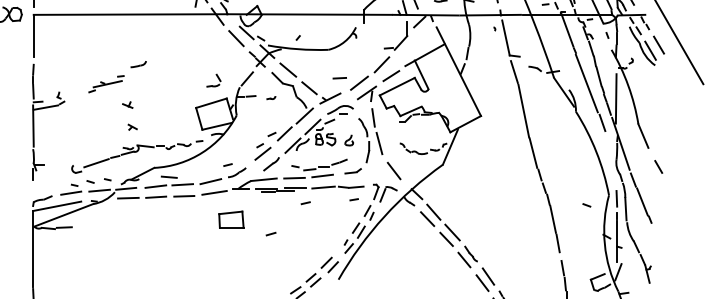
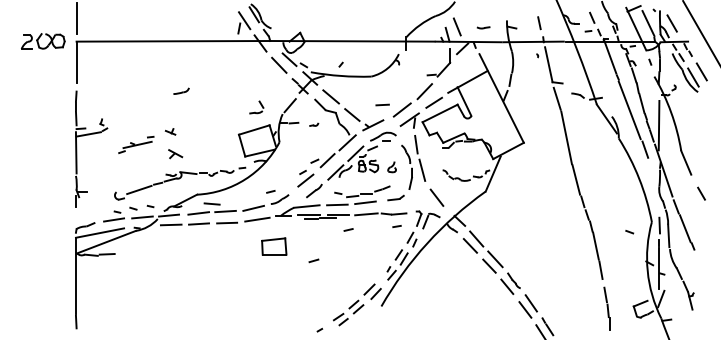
part: (106, 83) -> (136, 144), moved
part: (132, 126) -> (175, 153), size x1.6

